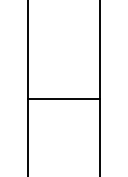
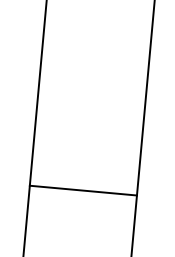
line: (63, 99) -> (82, 191), moved

